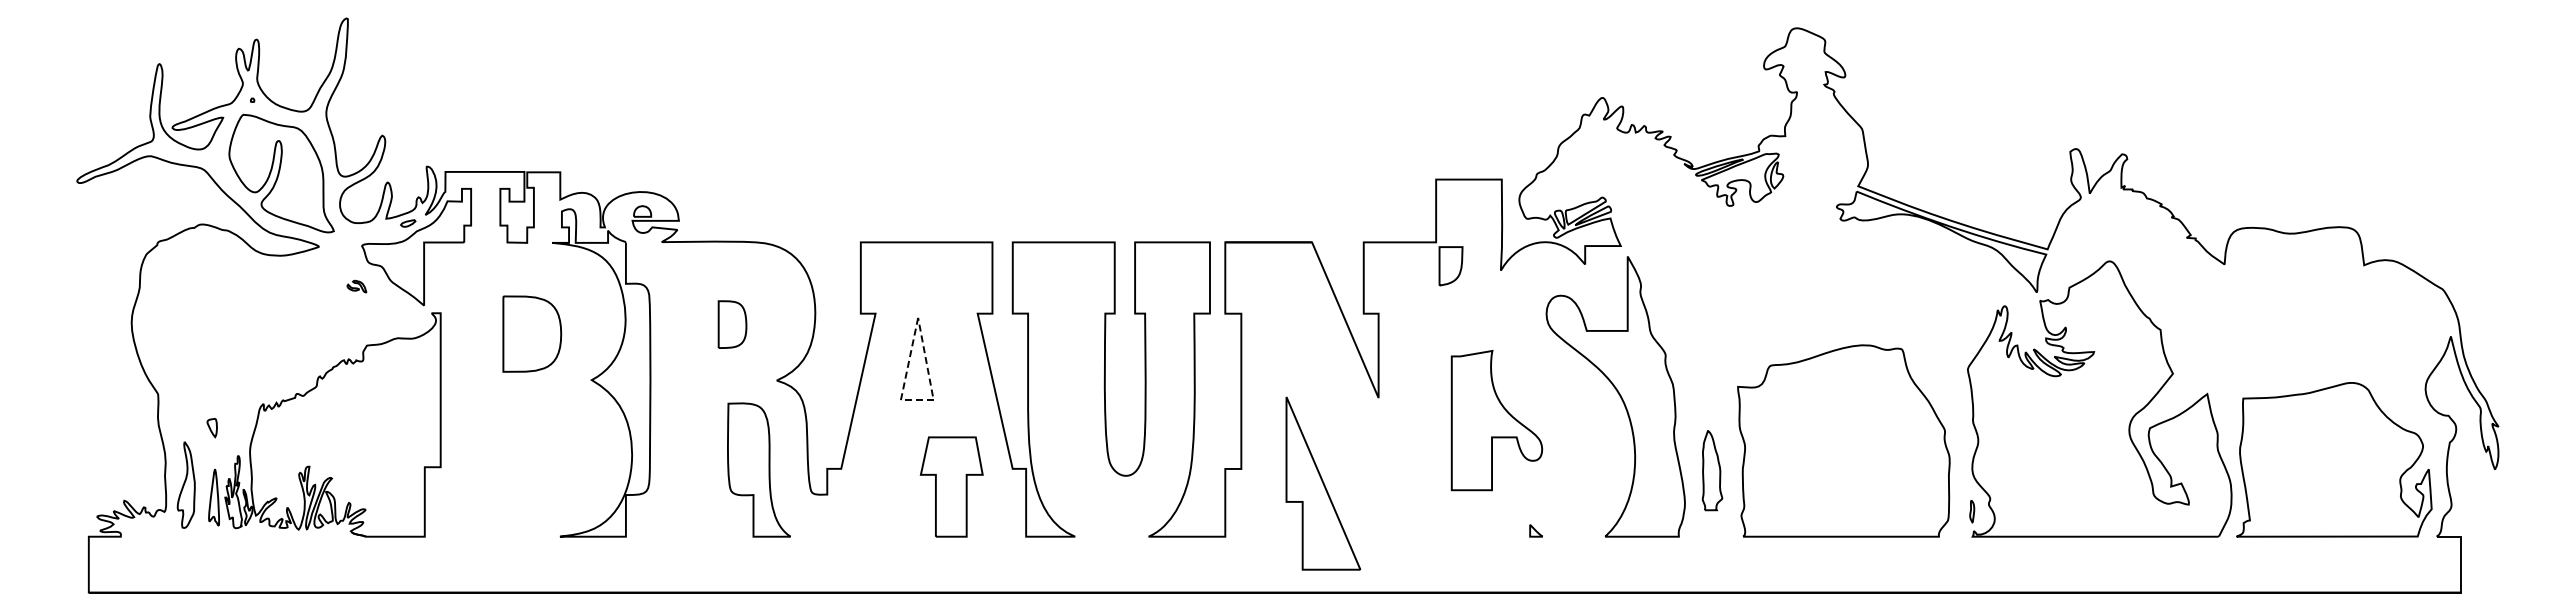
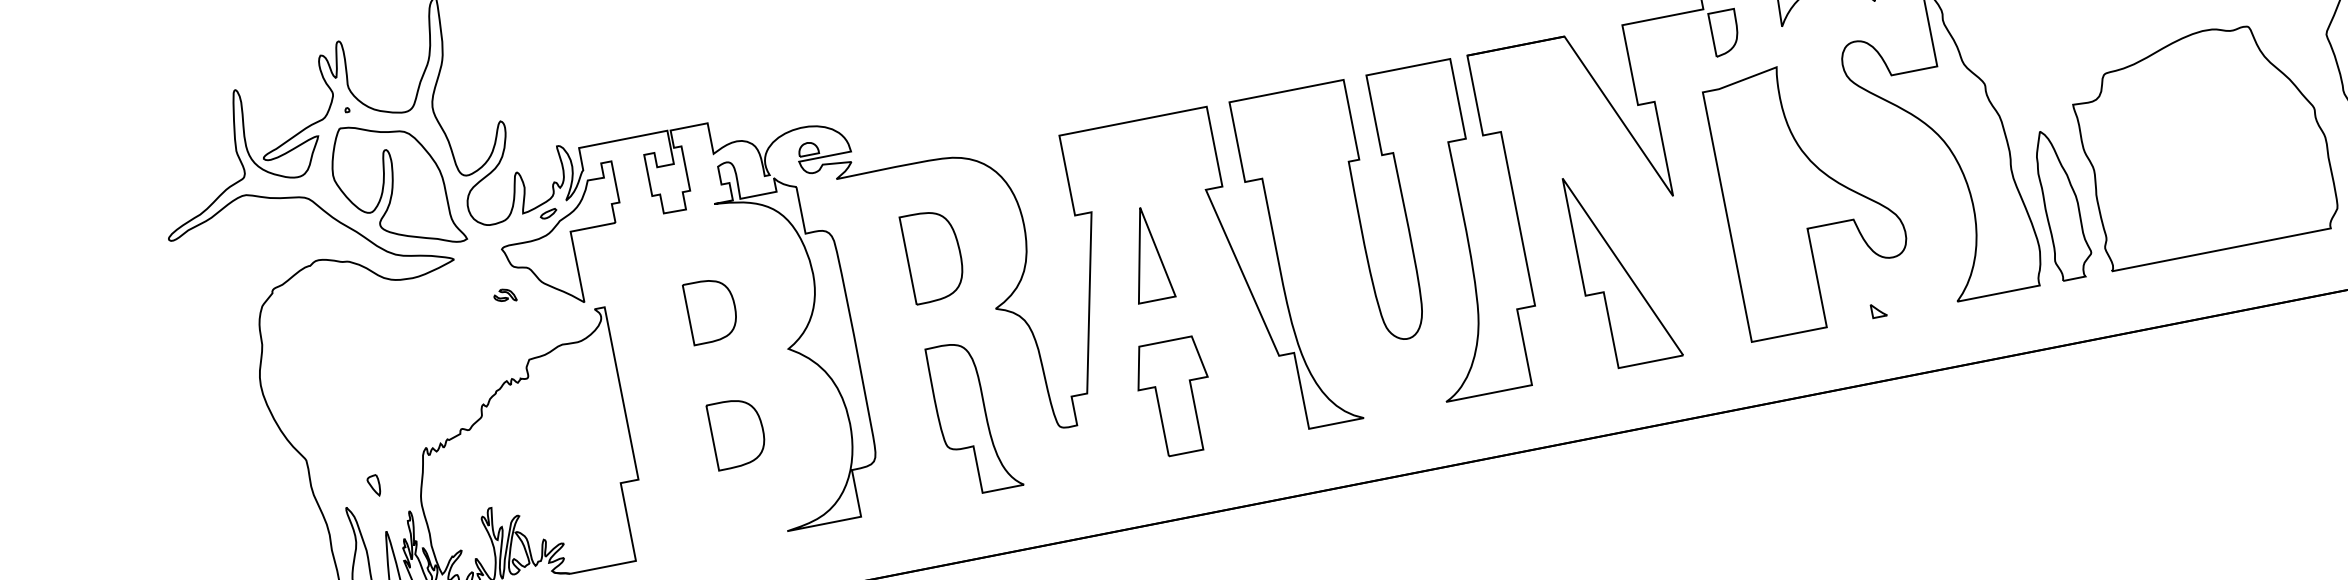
part: (732, 324) -> (933, 255), size x1.67
part: (531, 334) -> (711, 311), size x0.71
line: (916, 400) -> (1156, 300), dashed -> solid
part: (1496, 420) -> (1810, 195), size x1.67
part: (533, 443) -> (737, 432), added
part: (758, 469) -> (973, 416), moved
part: (1712, 470) -> (2062, 204), size x1.67
part: (1323, 483) -> (1623, 267), moved
part: (951, 486) -> (1175, 396), moved

